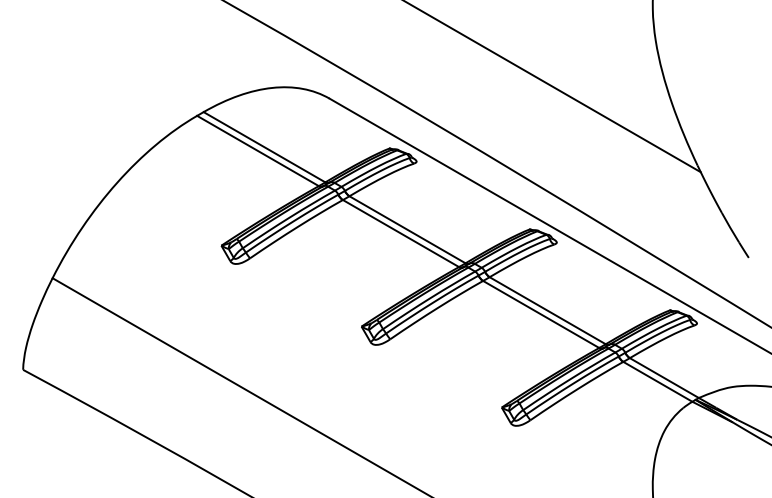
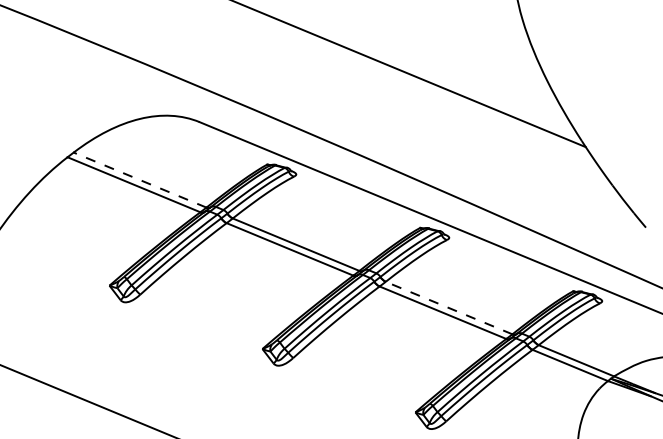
line: (264, 146) -> (139, 179), solid -> dashed
line: (547, 310) -> (448, 307), solid -> dashed

